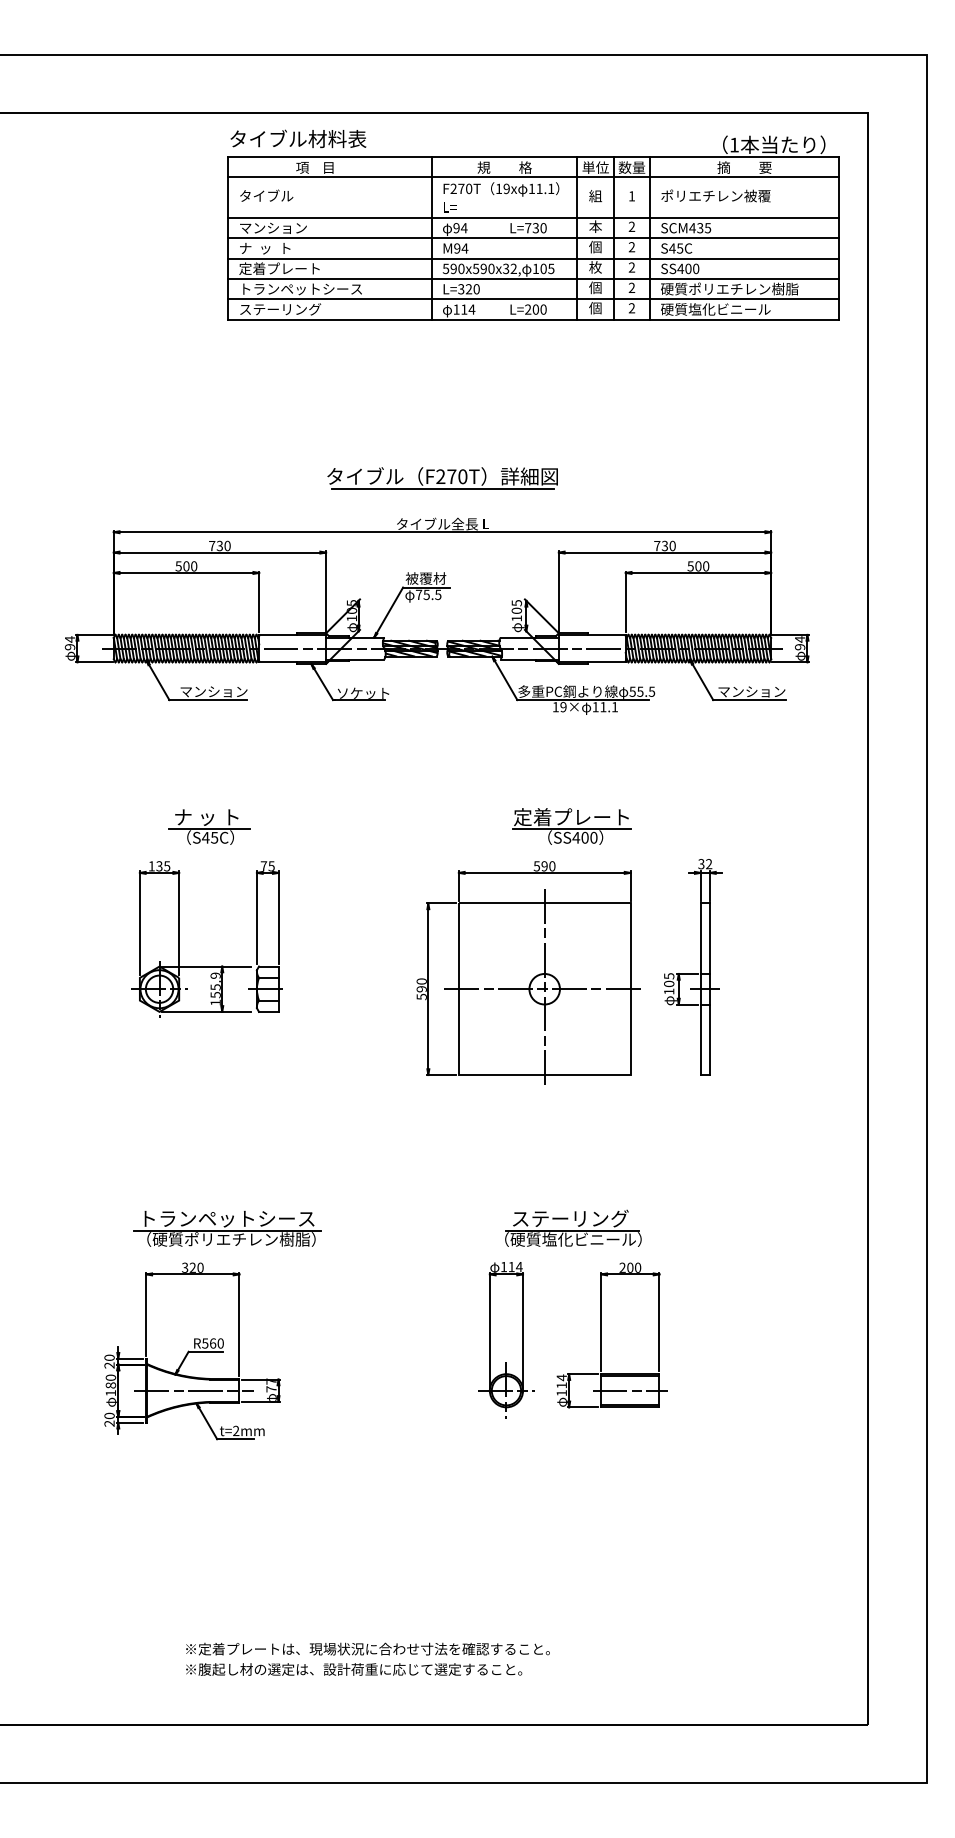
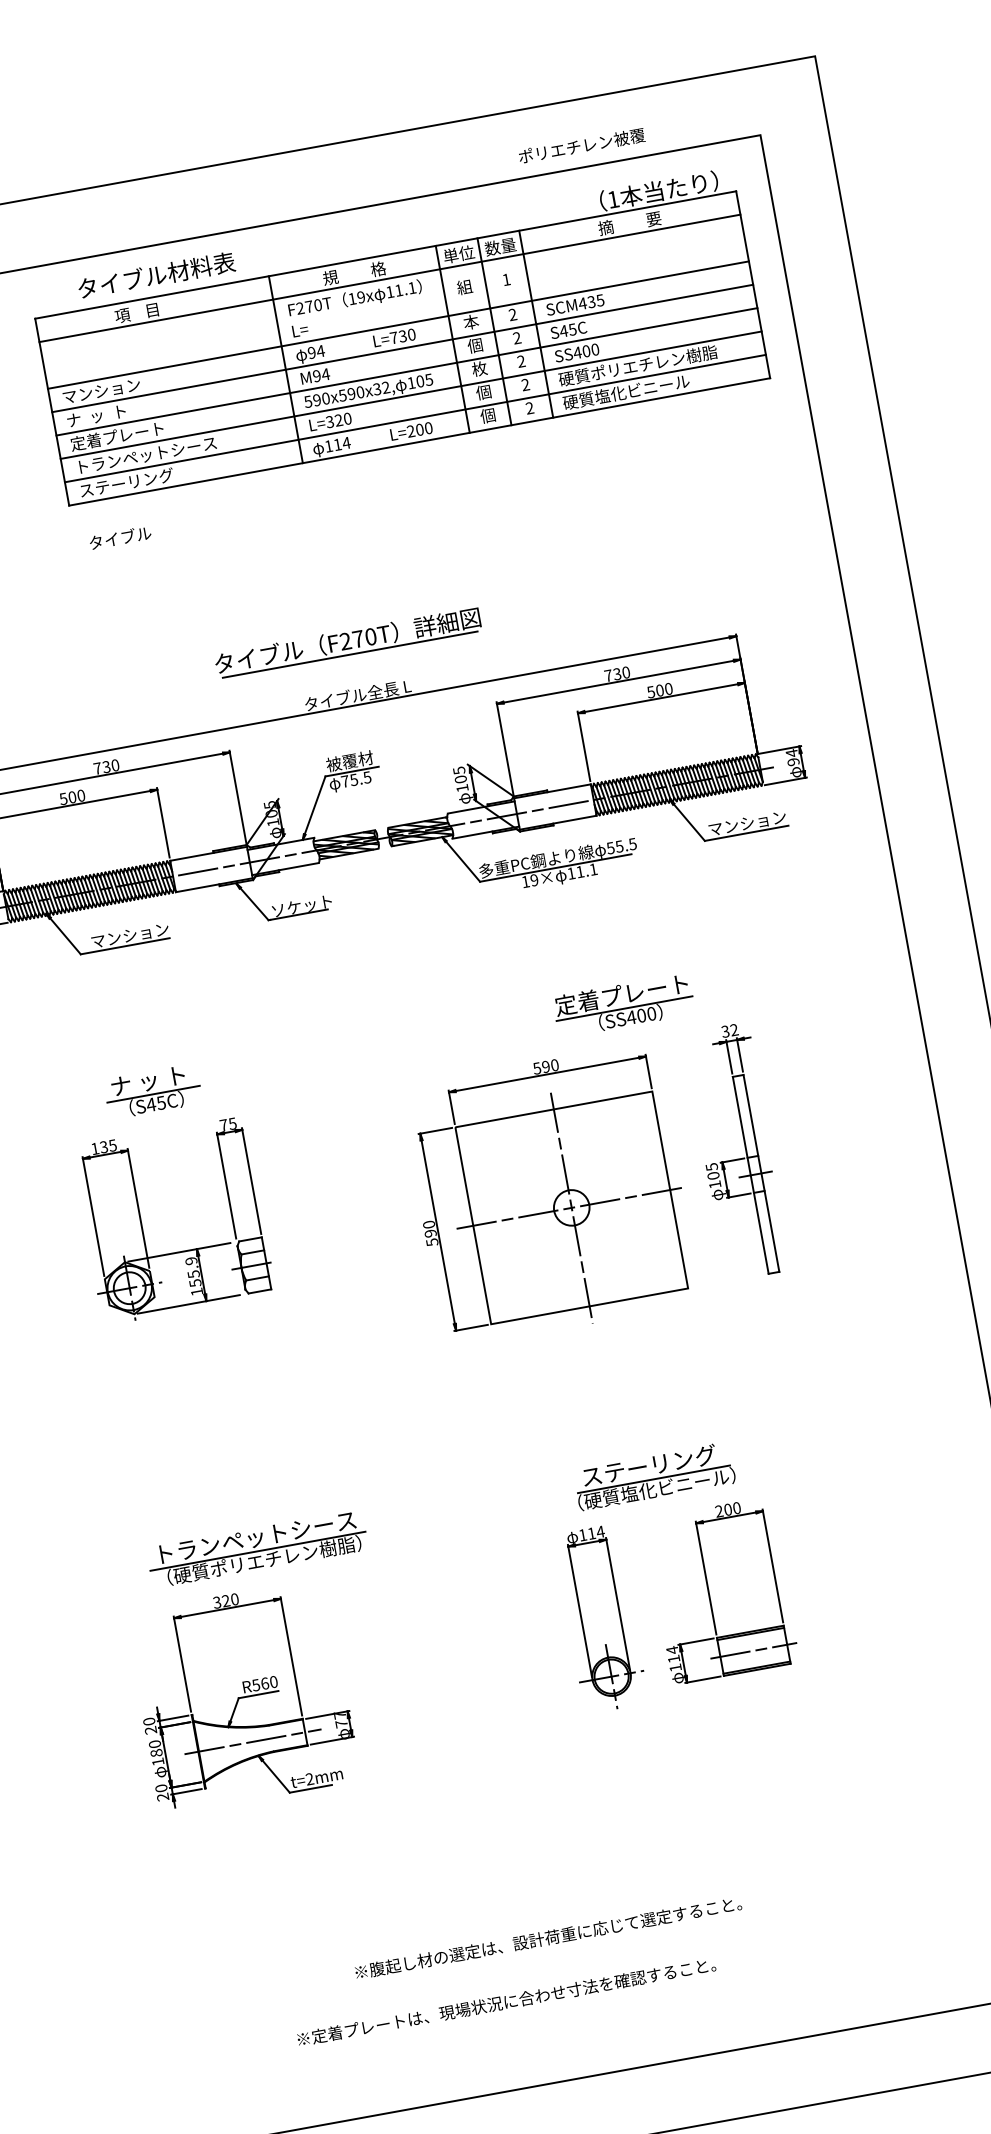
text: (298, 138) -> (156, 274), moved
text: (266, 195) -> (120, 537), moved
text: (715, 195) -> (581, 145), moved
part: (571, 826) -> (623, 1005), moved
text: (354, 1669) -> (548, 1937), moved

